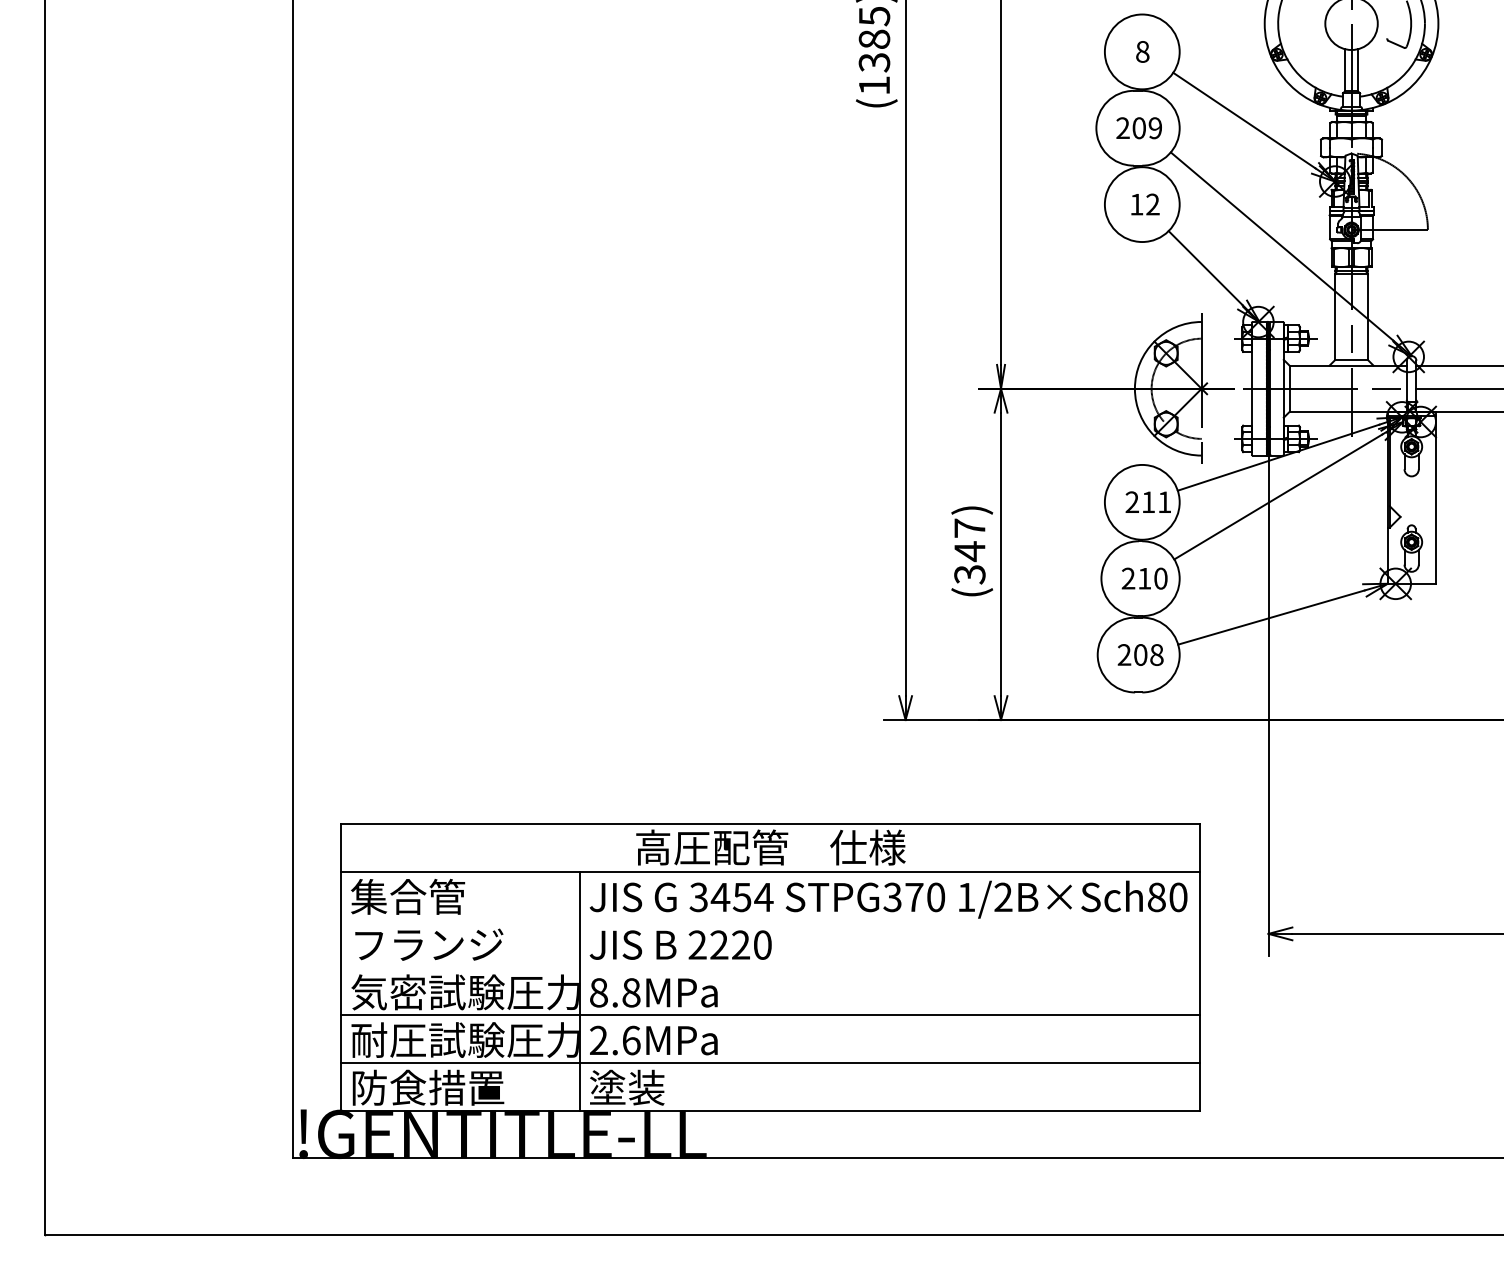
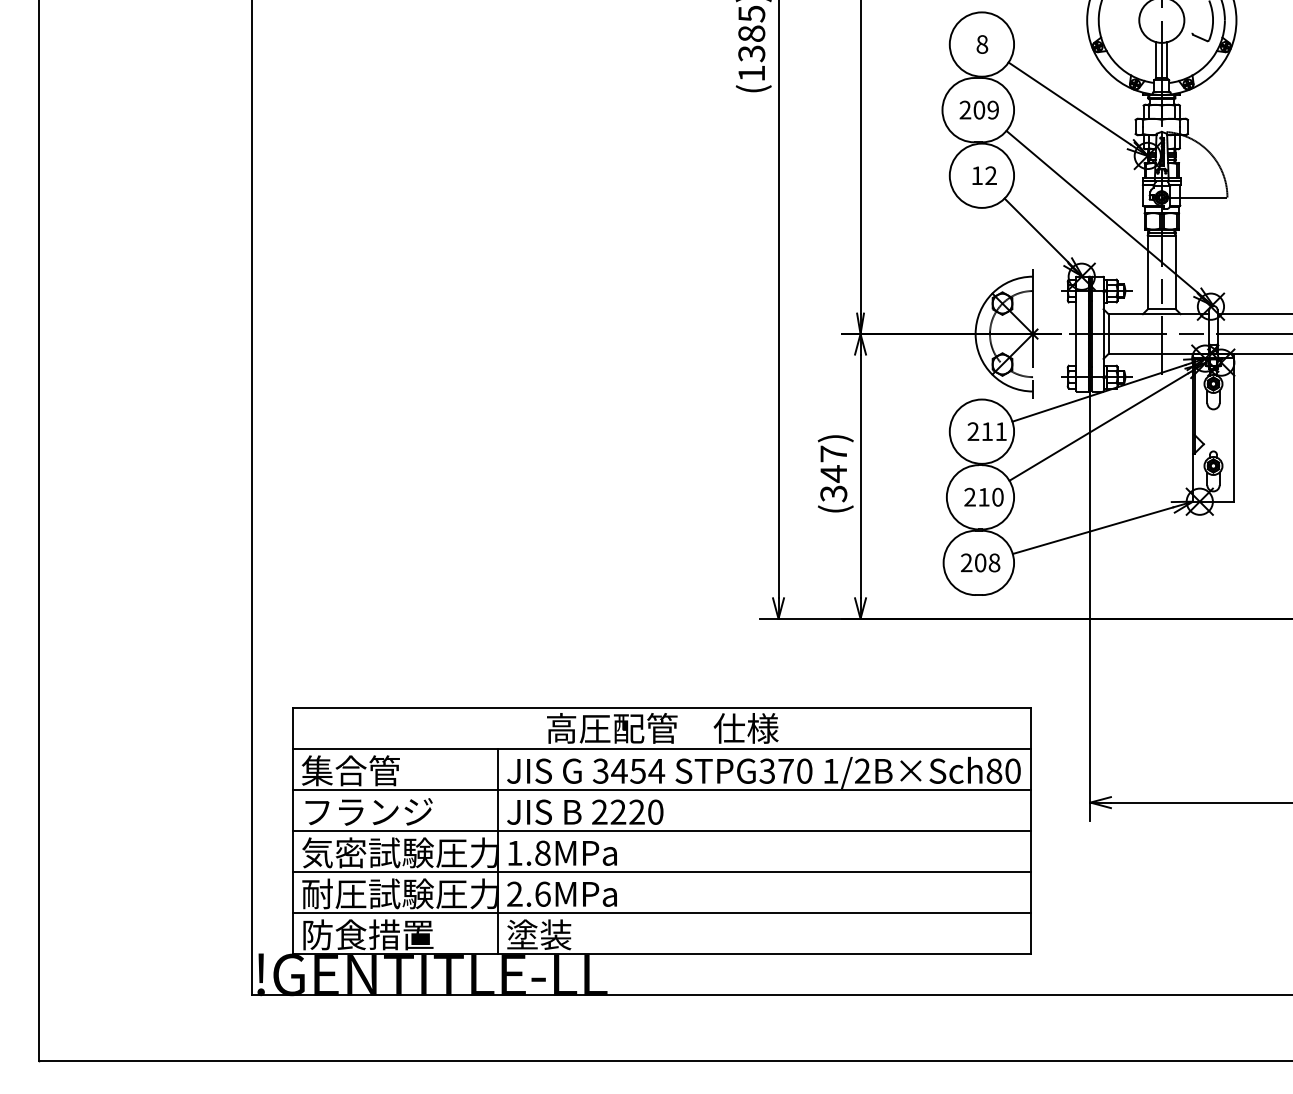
line: (769, 919) -> (661, 790), added
line: (769, 967) -> (661, 831), added
text: (598, 992) -> (514, 852), 8.8MPa -> 1.8MPa

